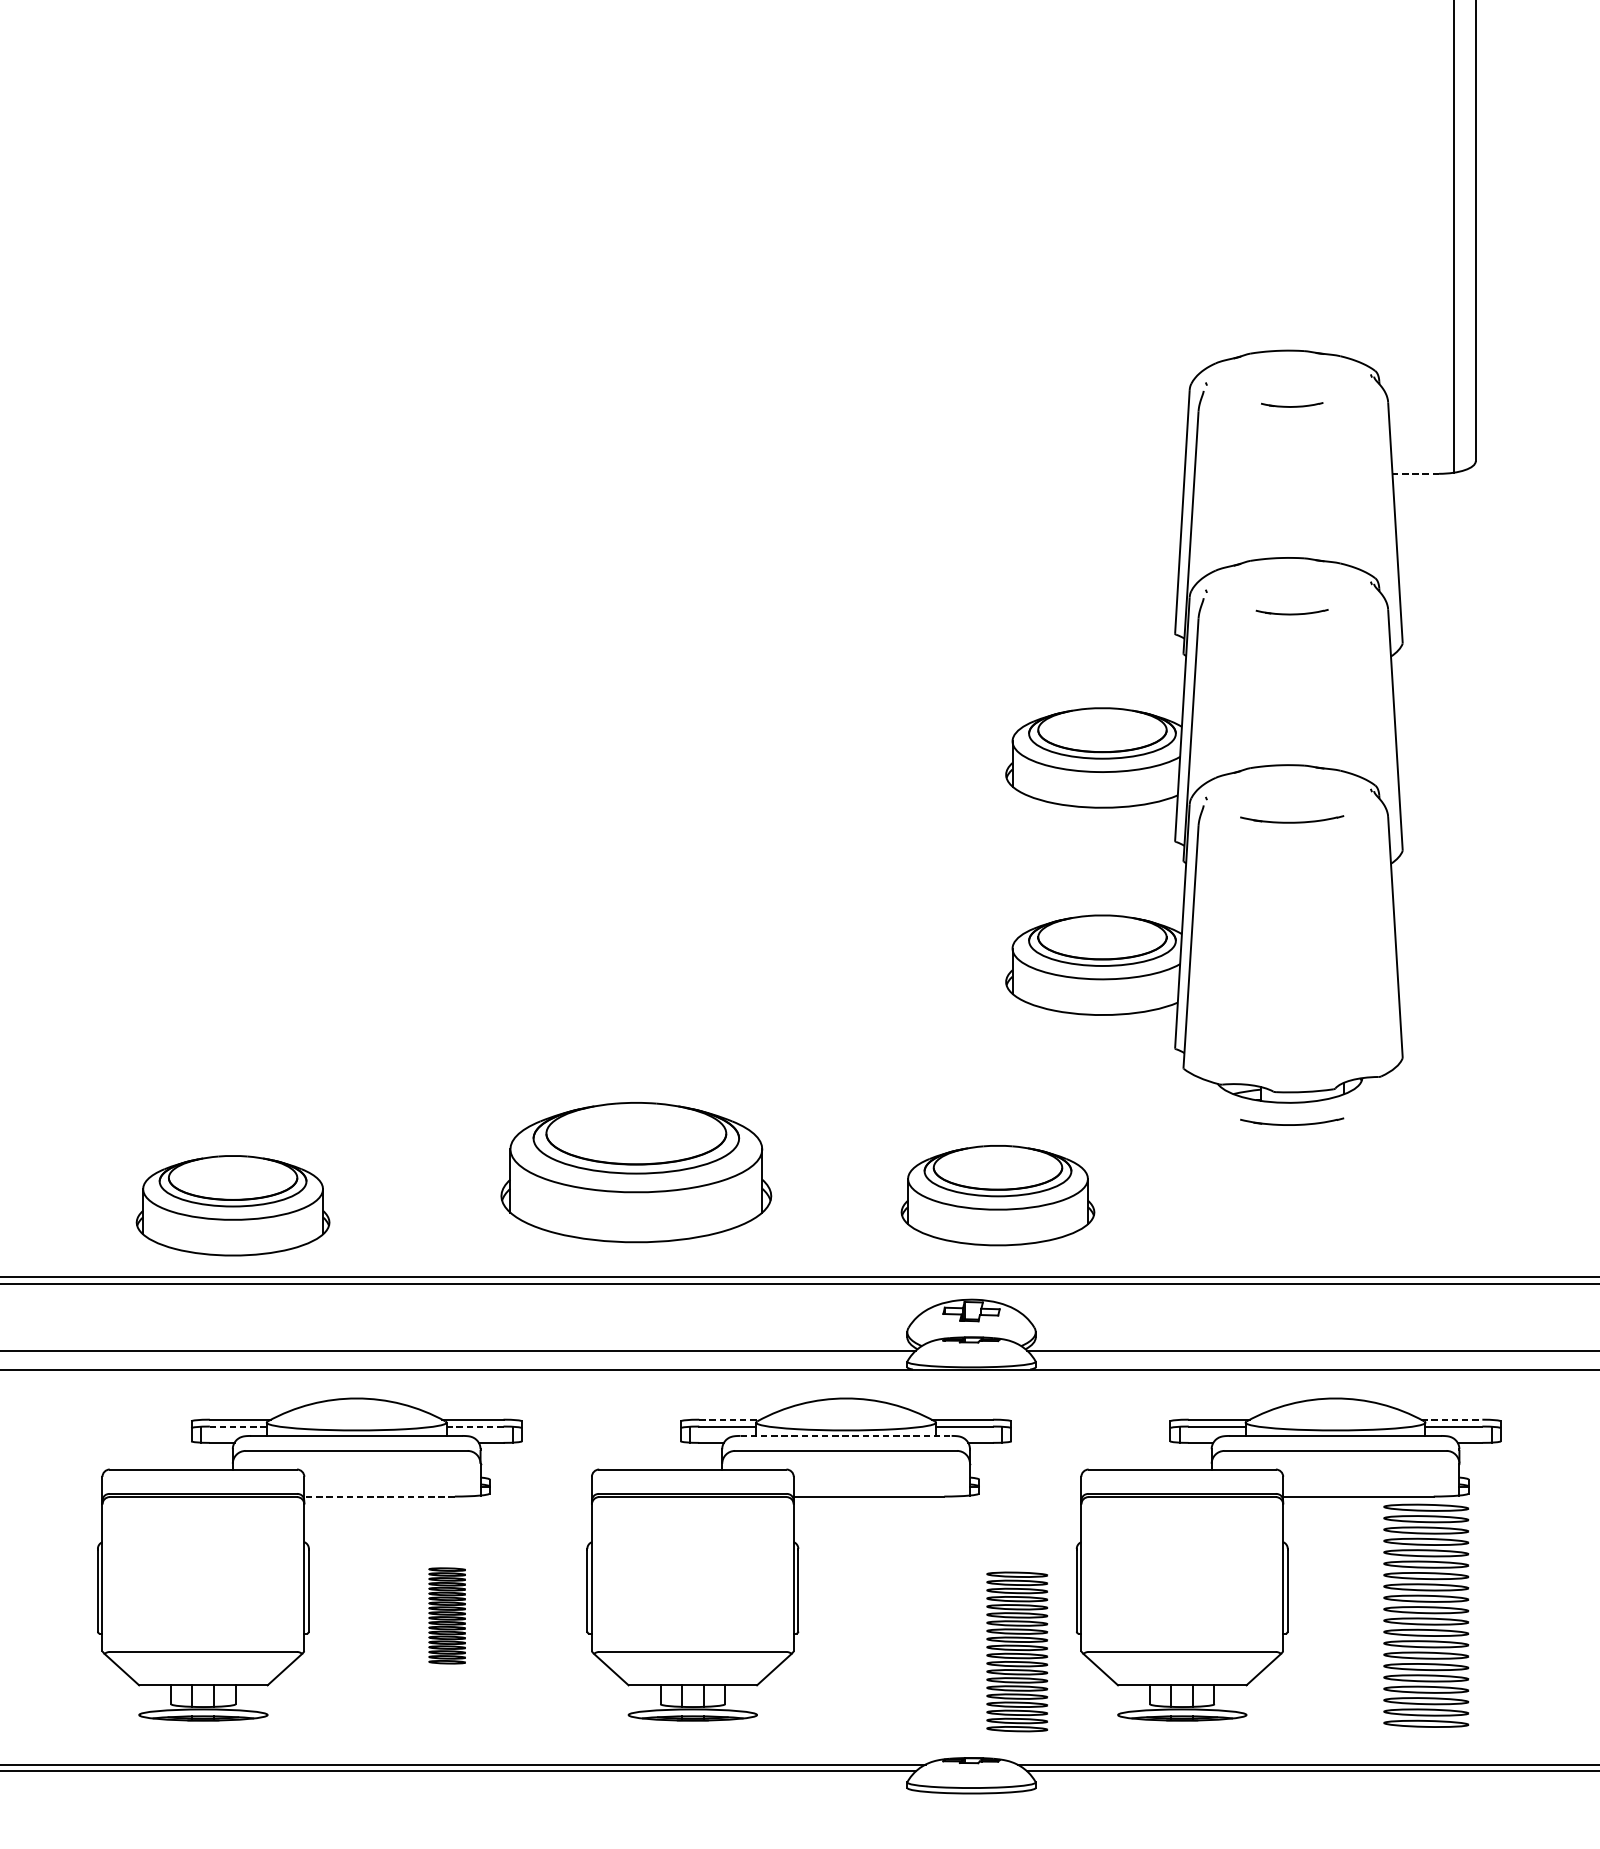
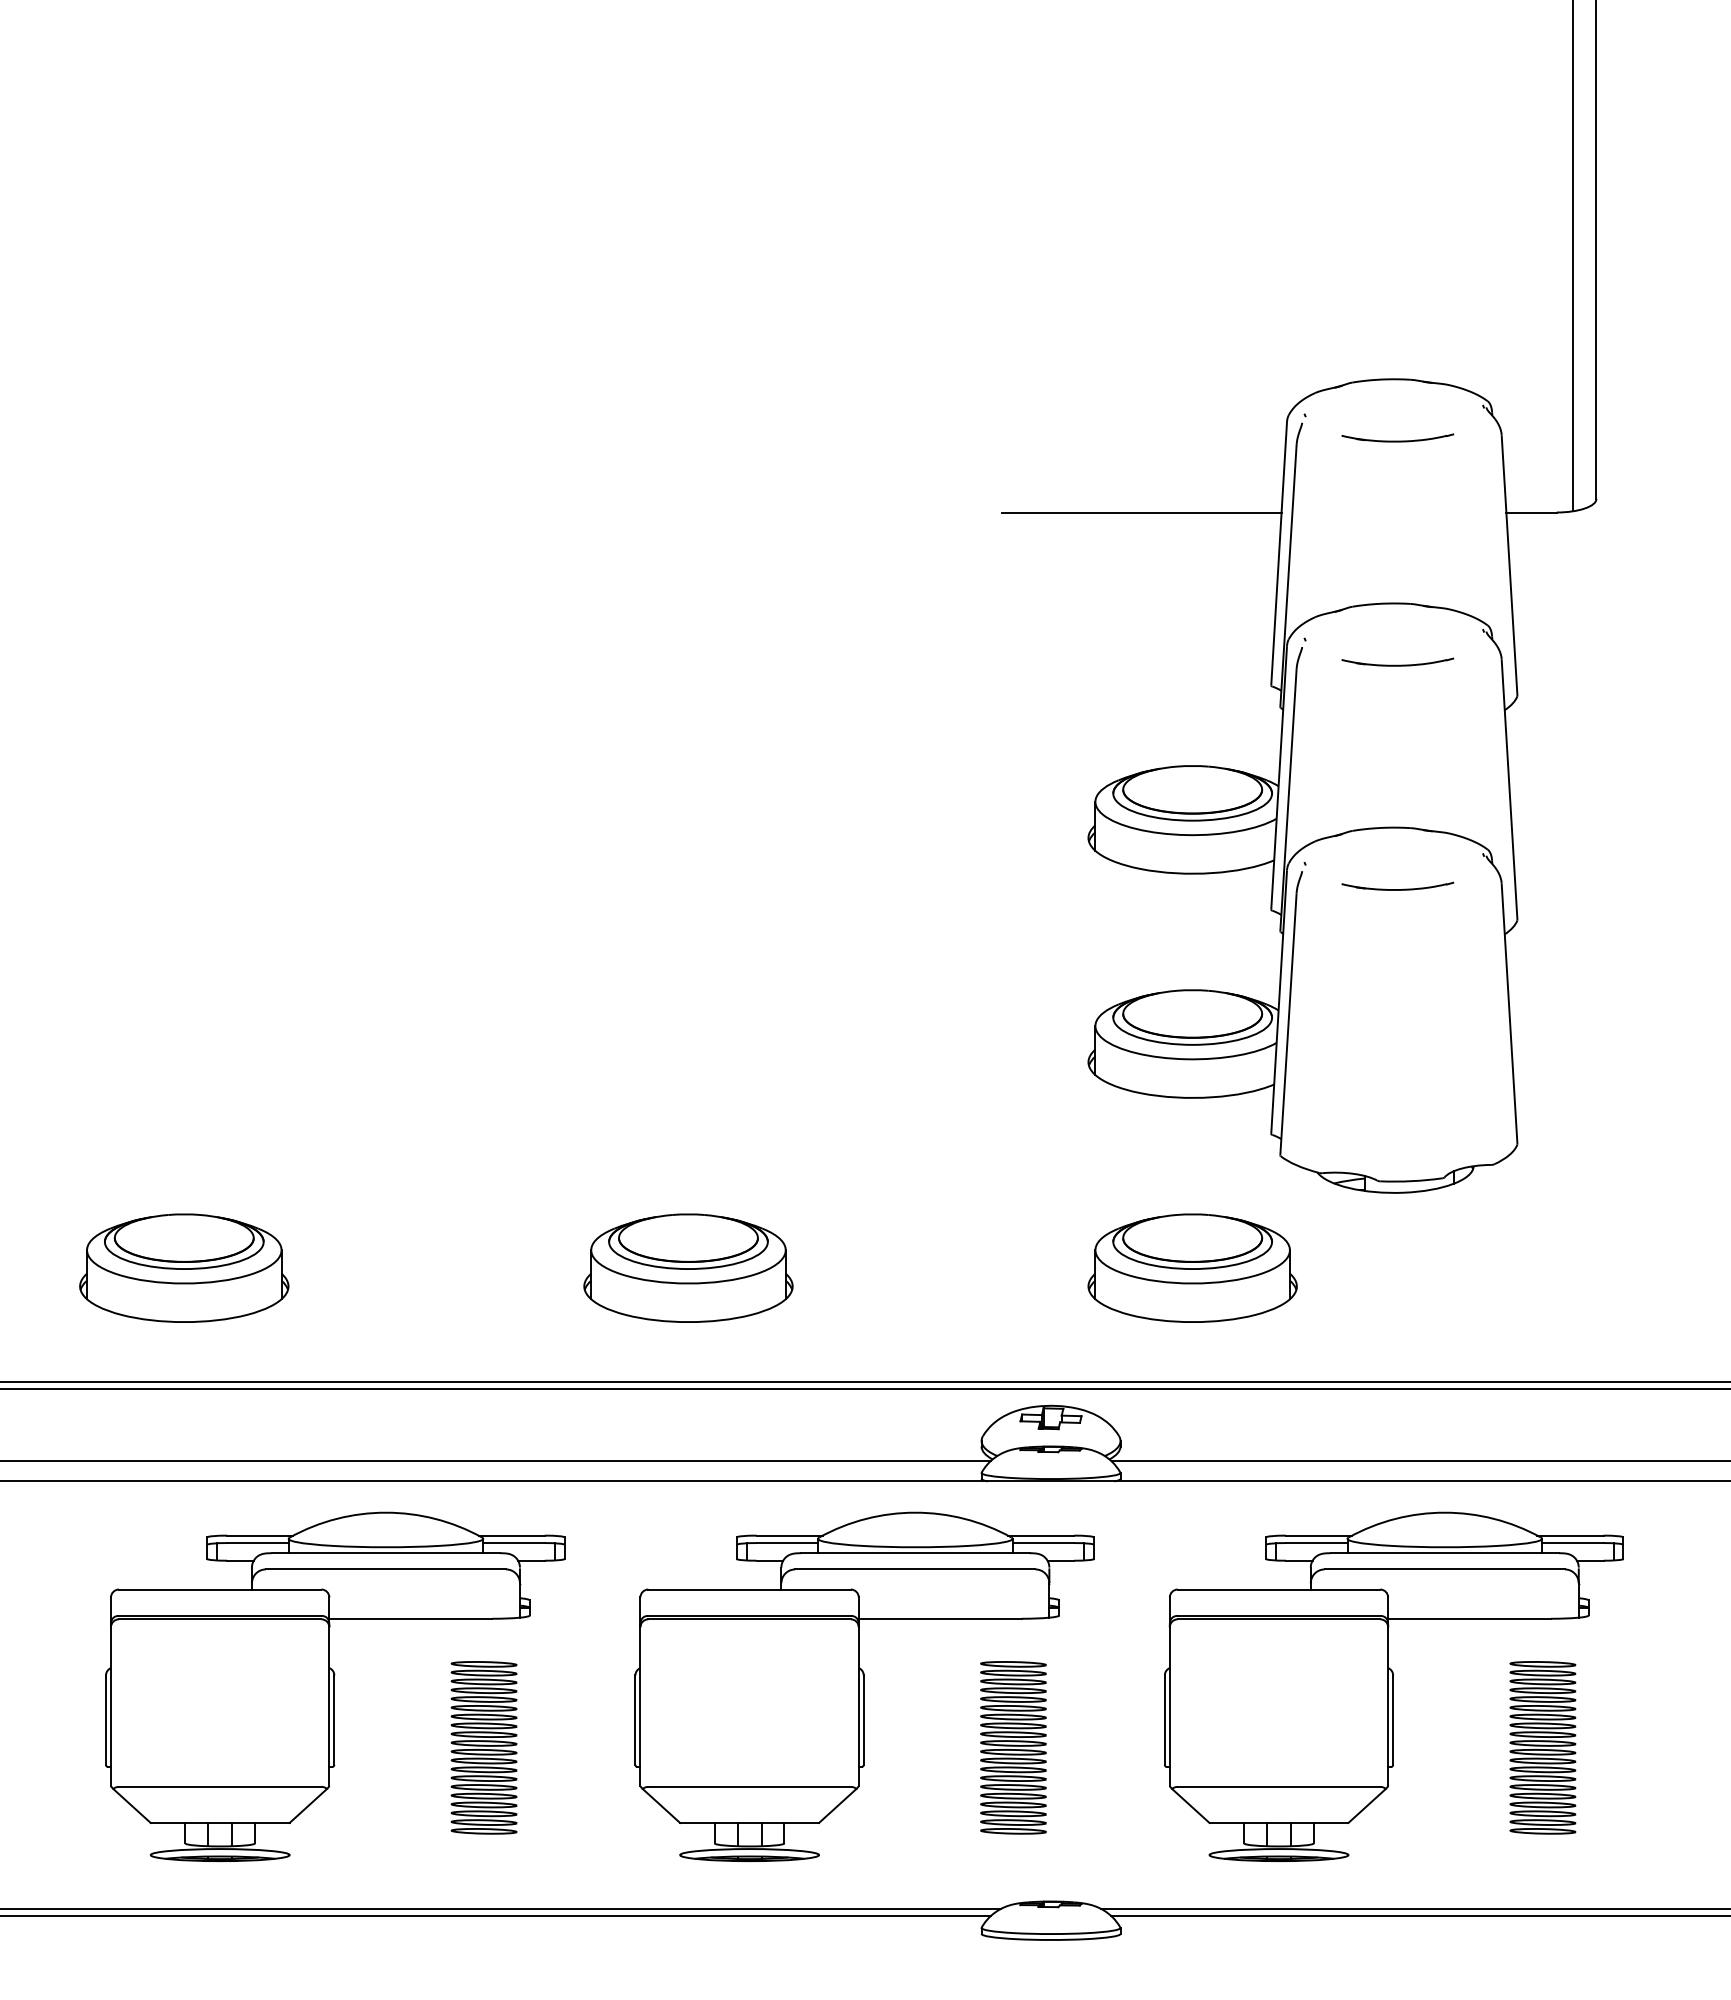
part: (1291, 404) -> (1397, 437), size x1.67
line: (1055, 473) -> (1141, 512), added
line: (1415, 473) -> (1531, 512), dashed -> solid
part: (1291, 611) -> (1397, 661), size x1.43
part: (1291, 1120) -> (1397, 1212), removed
part: (636, 1171) -> (688, 1267), size x0.71
part: (997, 1194) -> (1192, 1267), moved
part: (233, 1205) -> (184, 1267), moved
line: (730, 1419) -> (790, 1535), dashed -> solid
line: (1452, 1419) -> (1571, 1535), dashed -> solid
line: (237, 1426) -> (257, 1543), dashed -> solid
line: (475, 1426) -> (514, 1543), dashed -> solid
line: (846, 1436) -> (915, 1553), dashed -> solid
line: (379, 1496) -> (410, 1618), dashed -> solid
part: (446, 1615) -> (483, 1747), size x1.67
part: (1425, 1615) -> (1542, 1747), size x0.71
part: (1017, 1651) -> (1013, 1747), moved

